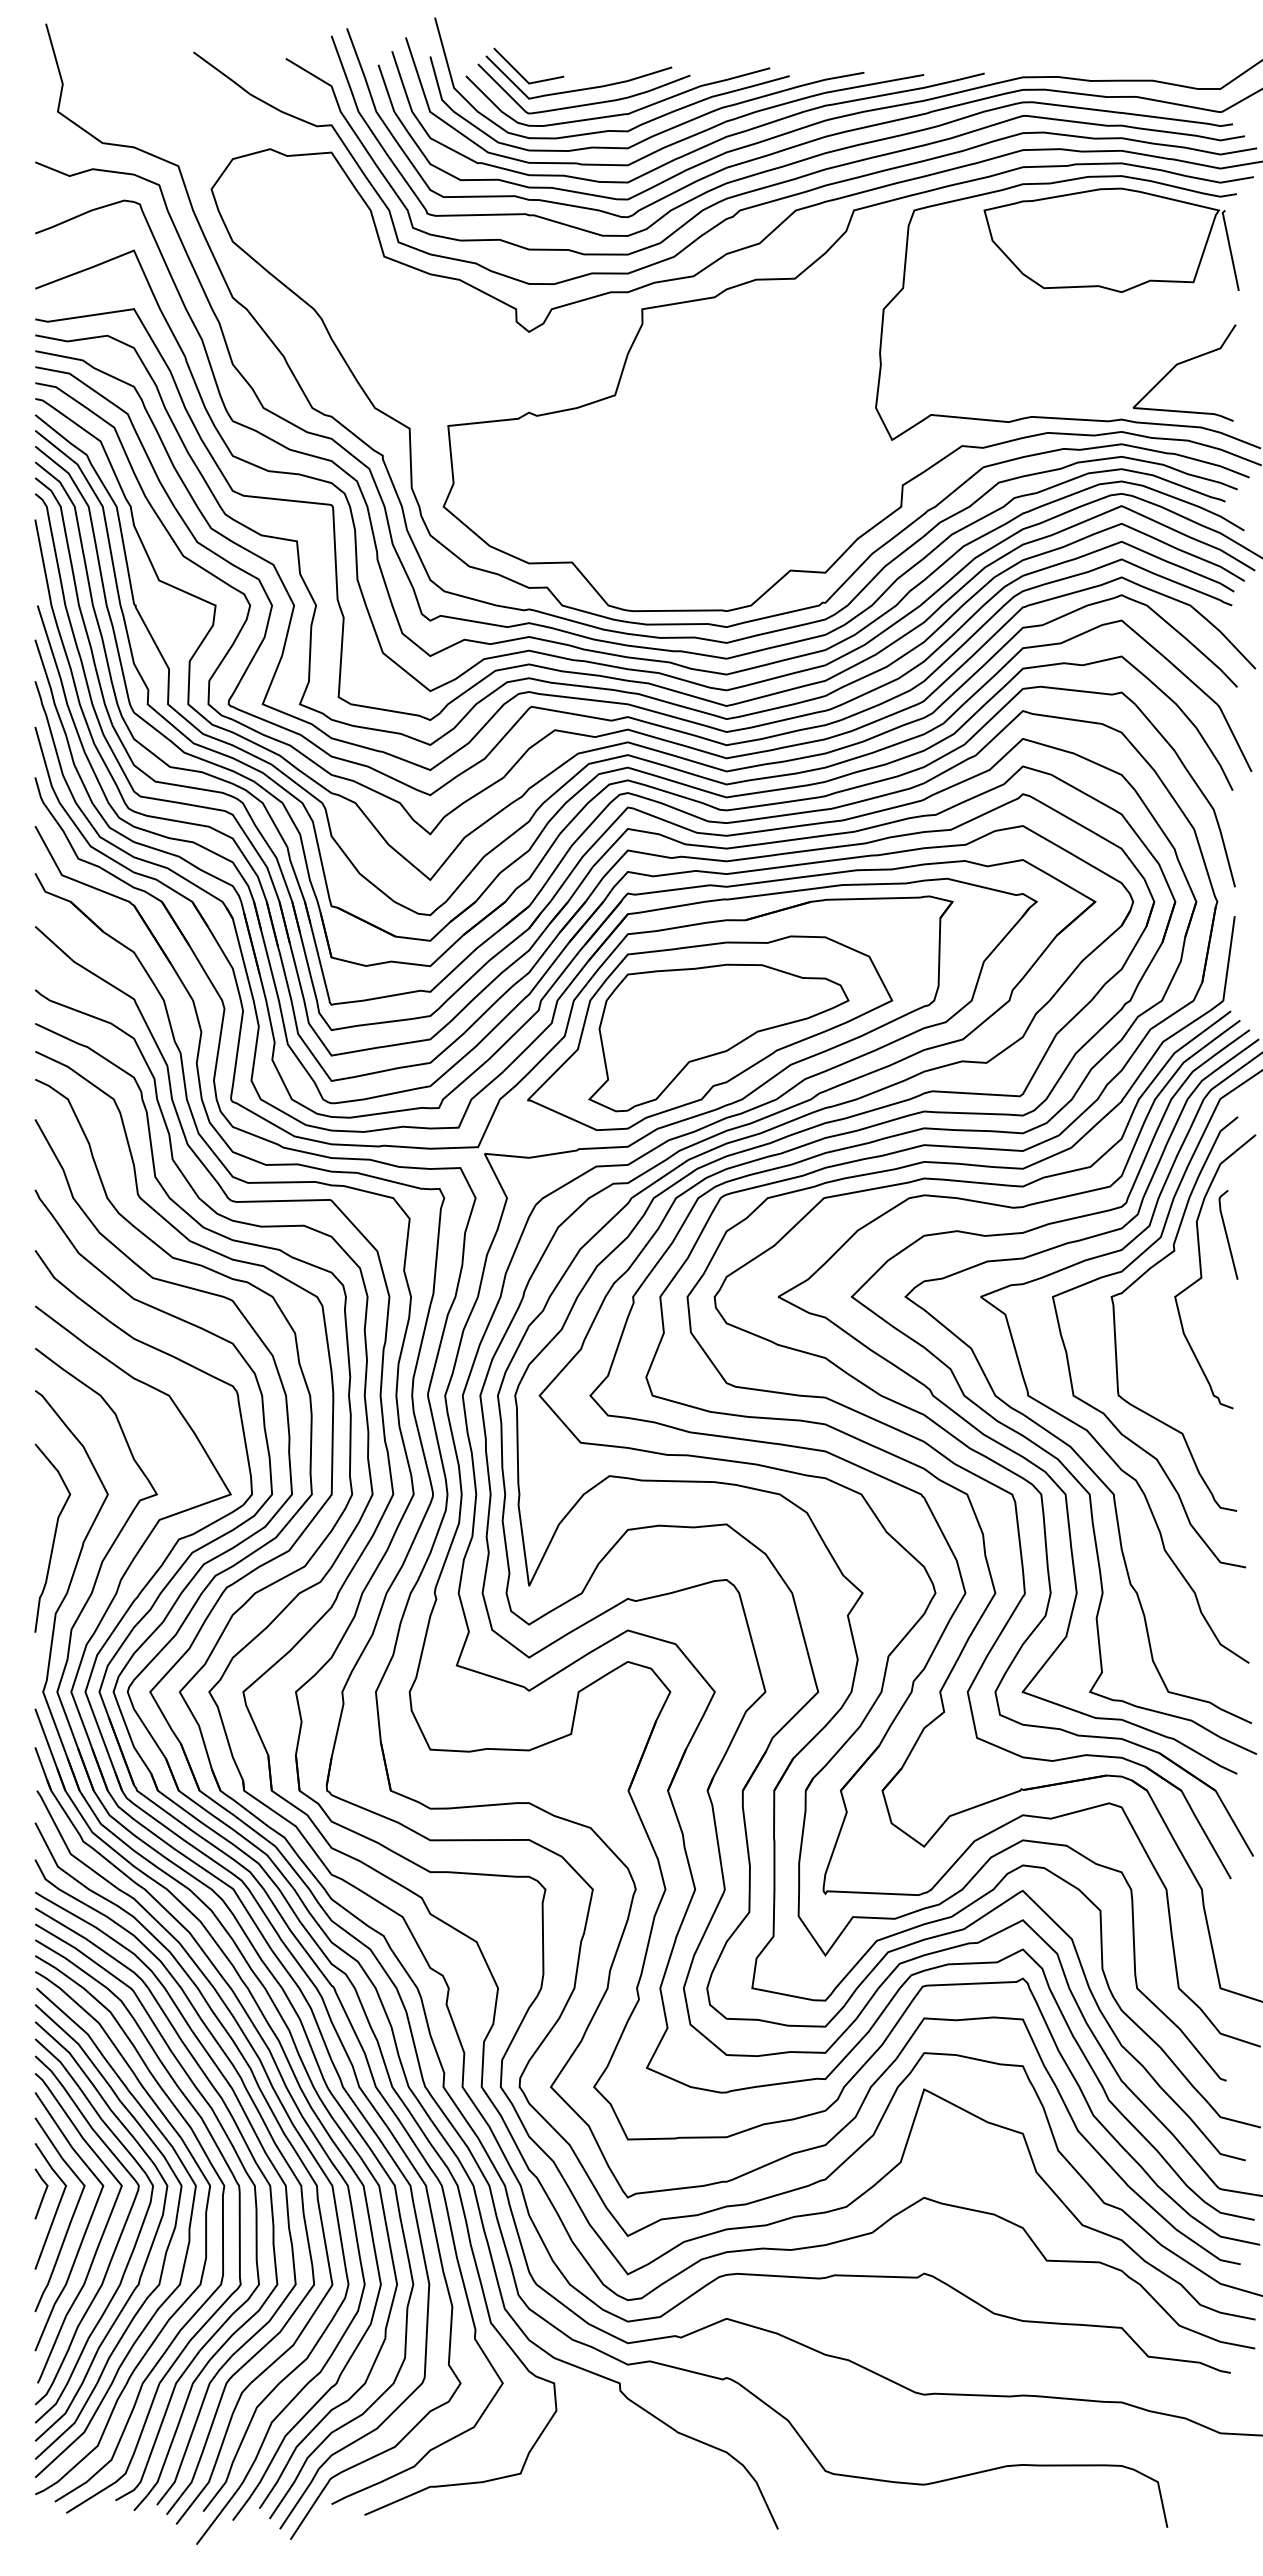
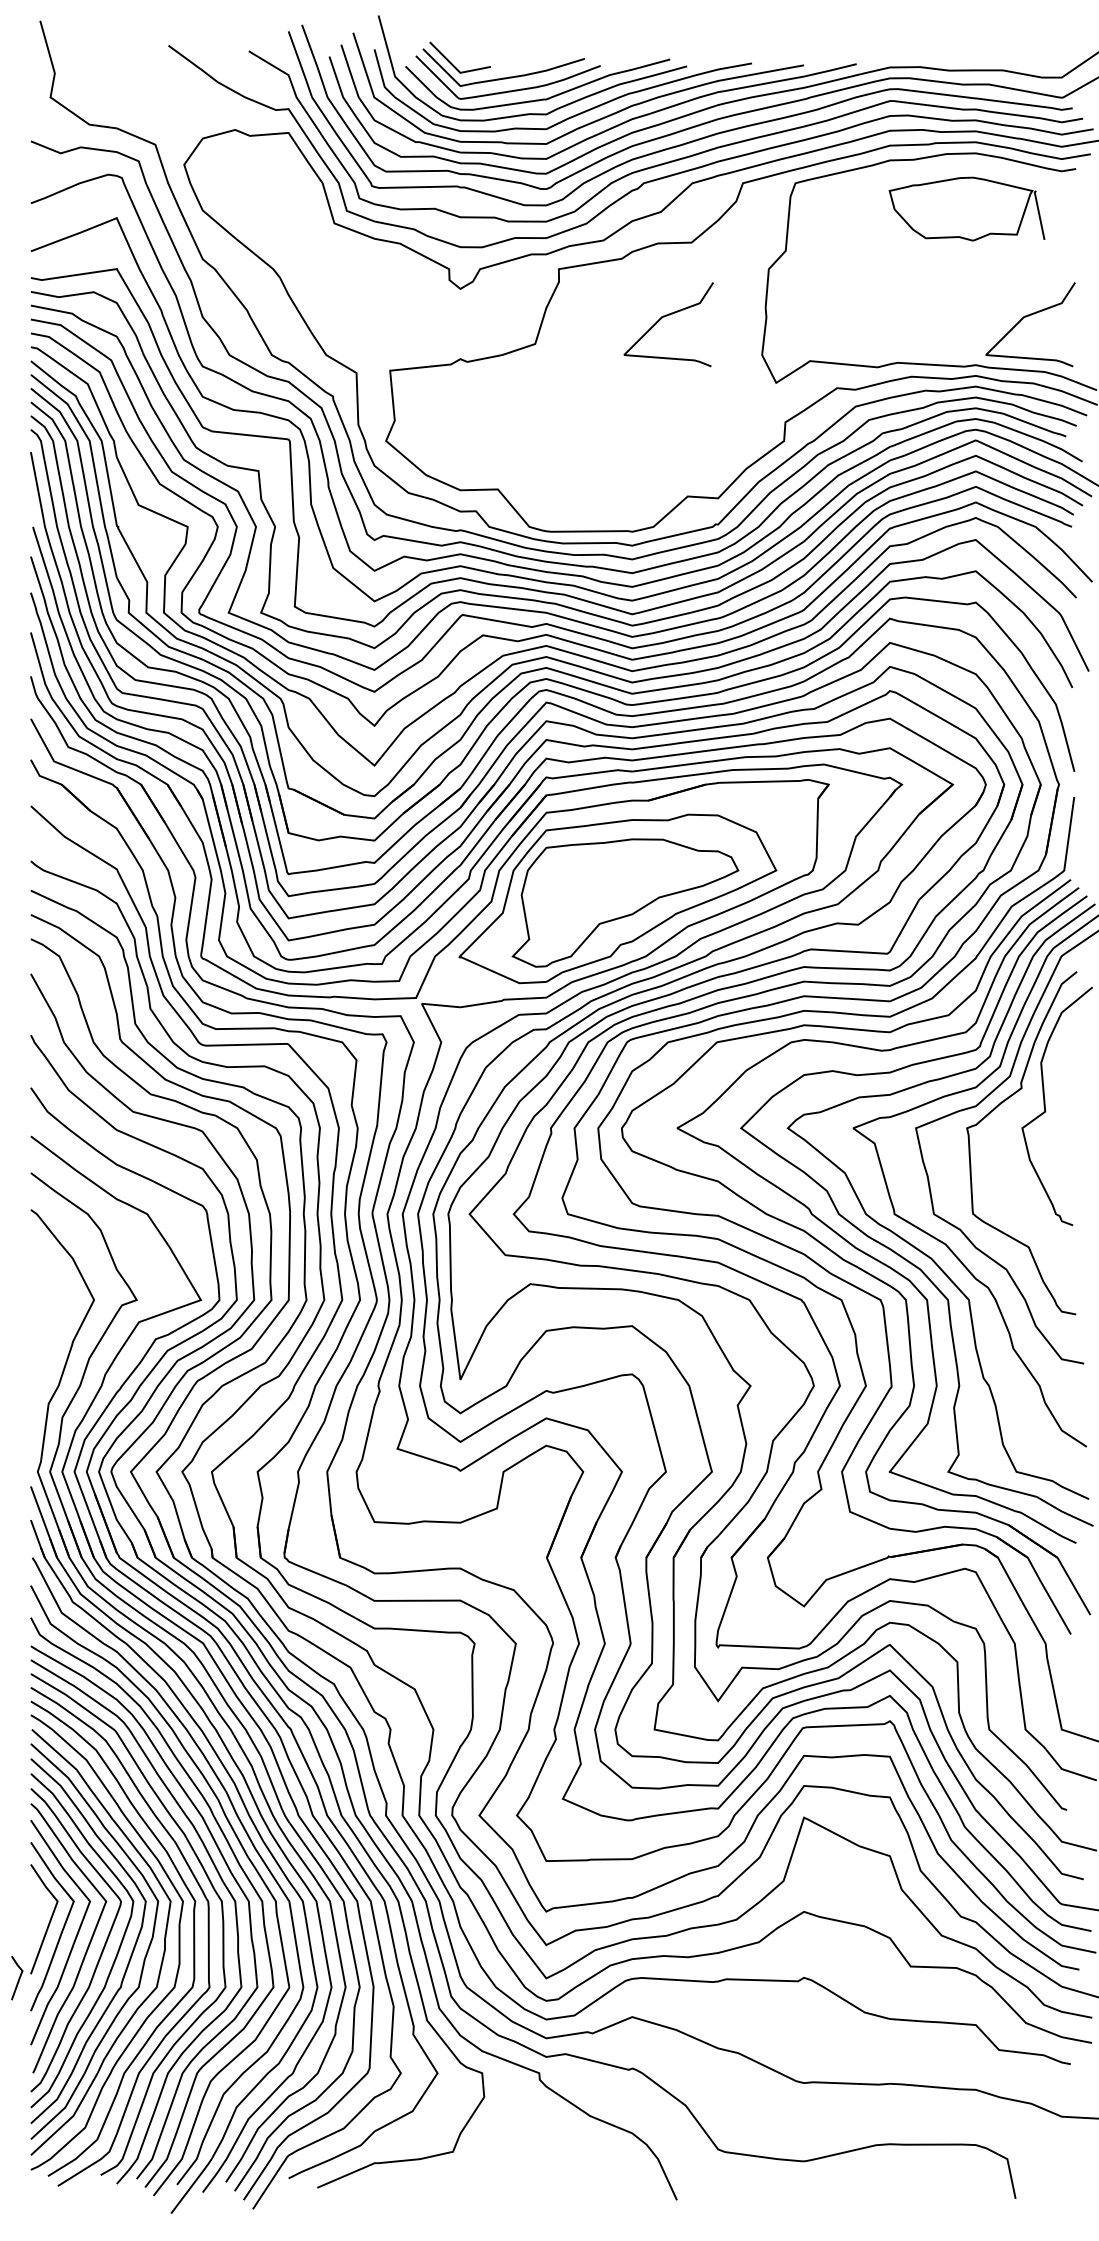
part: (1111, 239) -> (967, 208), size x0.7
curve: (764, 364) -> (665, 317), added
curve: (1227, 1234) -> (1067, 1073), removed
curve: (53, 1537) -> (46, 1337), removed
line: (43, 2193) -> (18, 1977), moved

